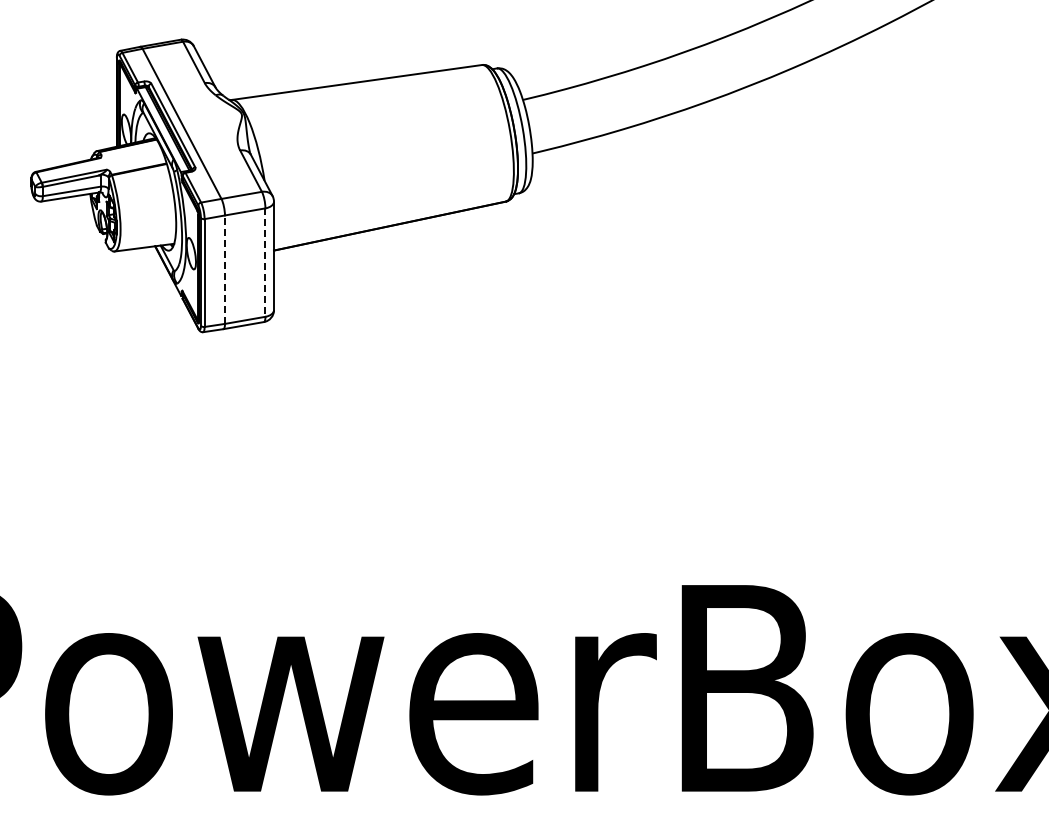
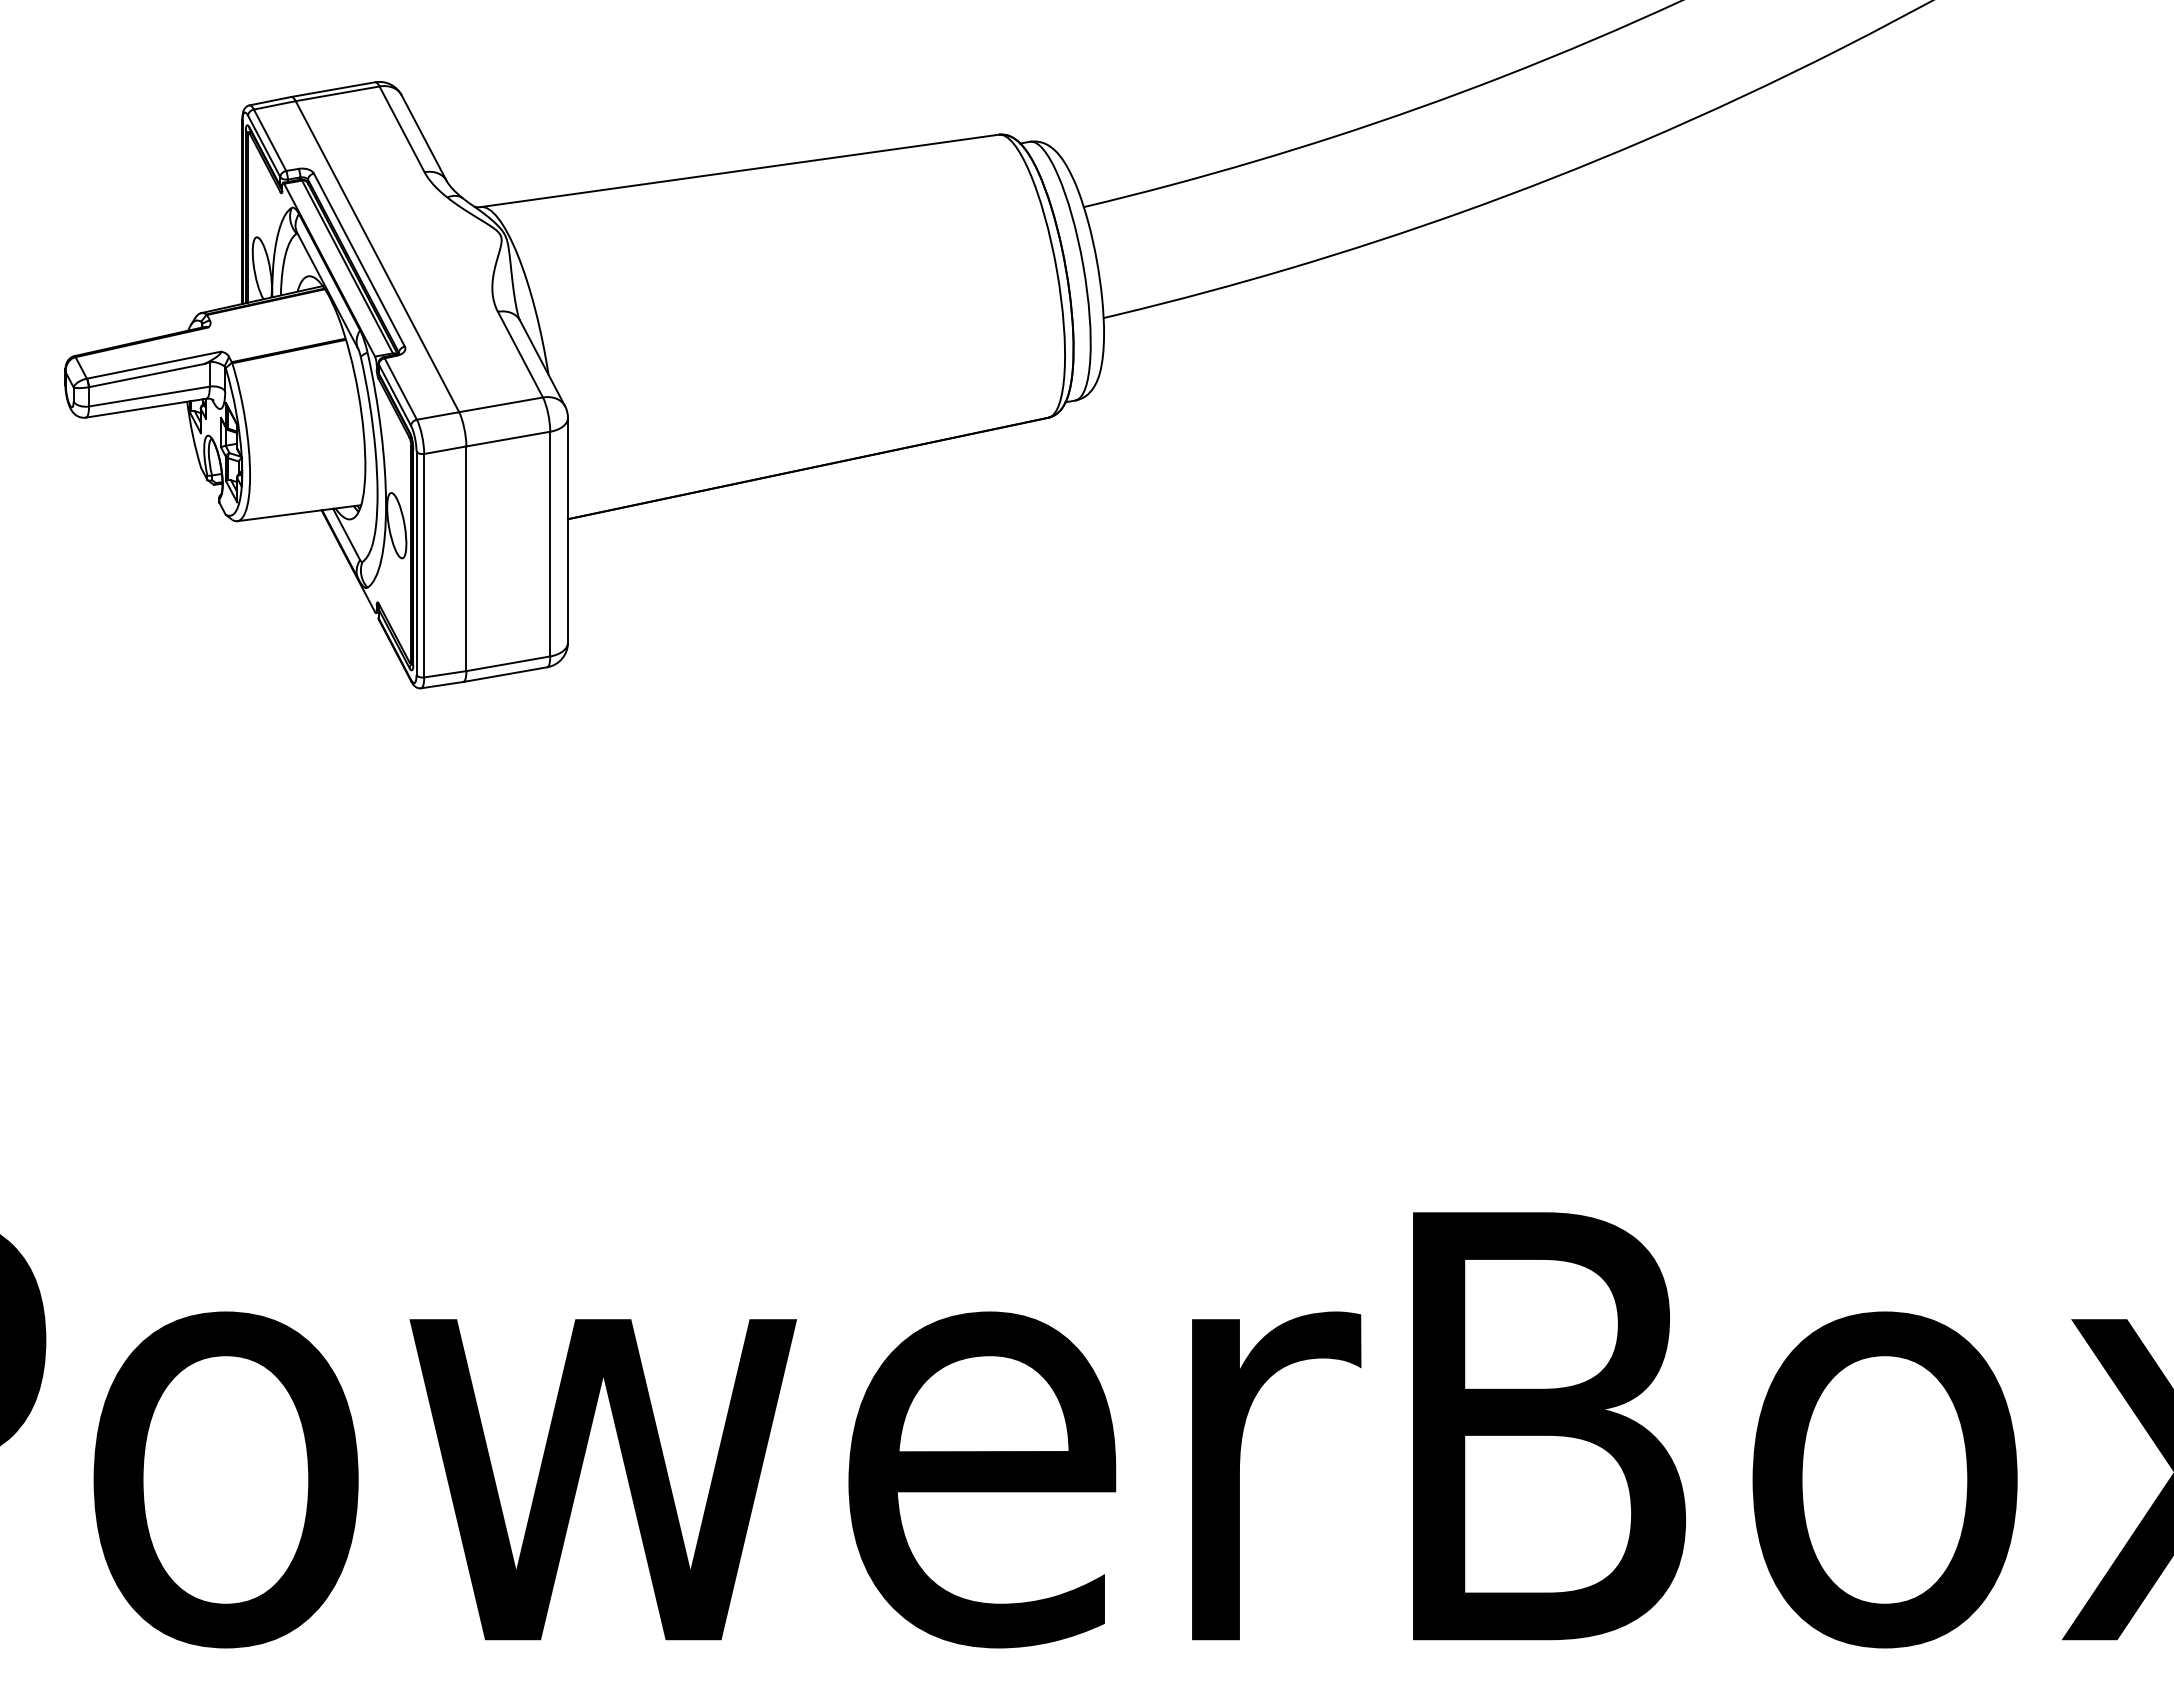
line: (265, 263) -> (550, 545), dashed -> solid
line: (225, 269) -> (467, 558), dashed -> solid

